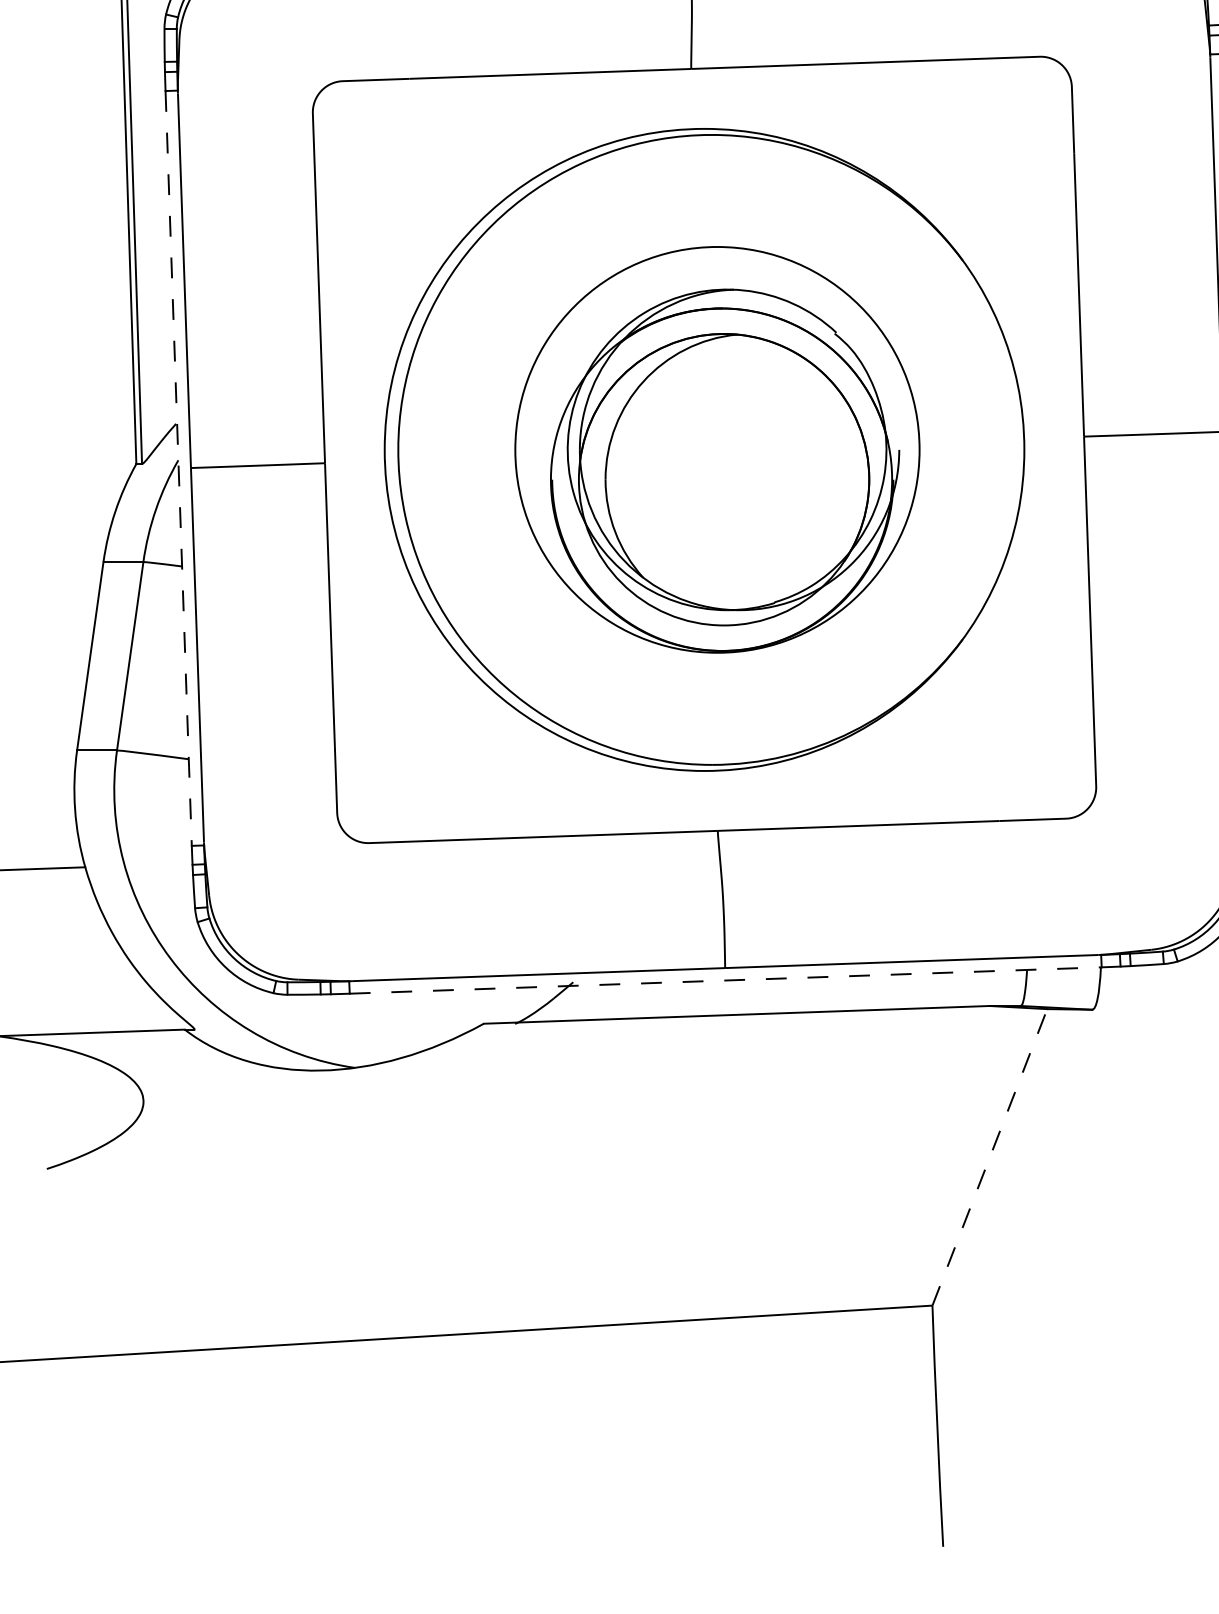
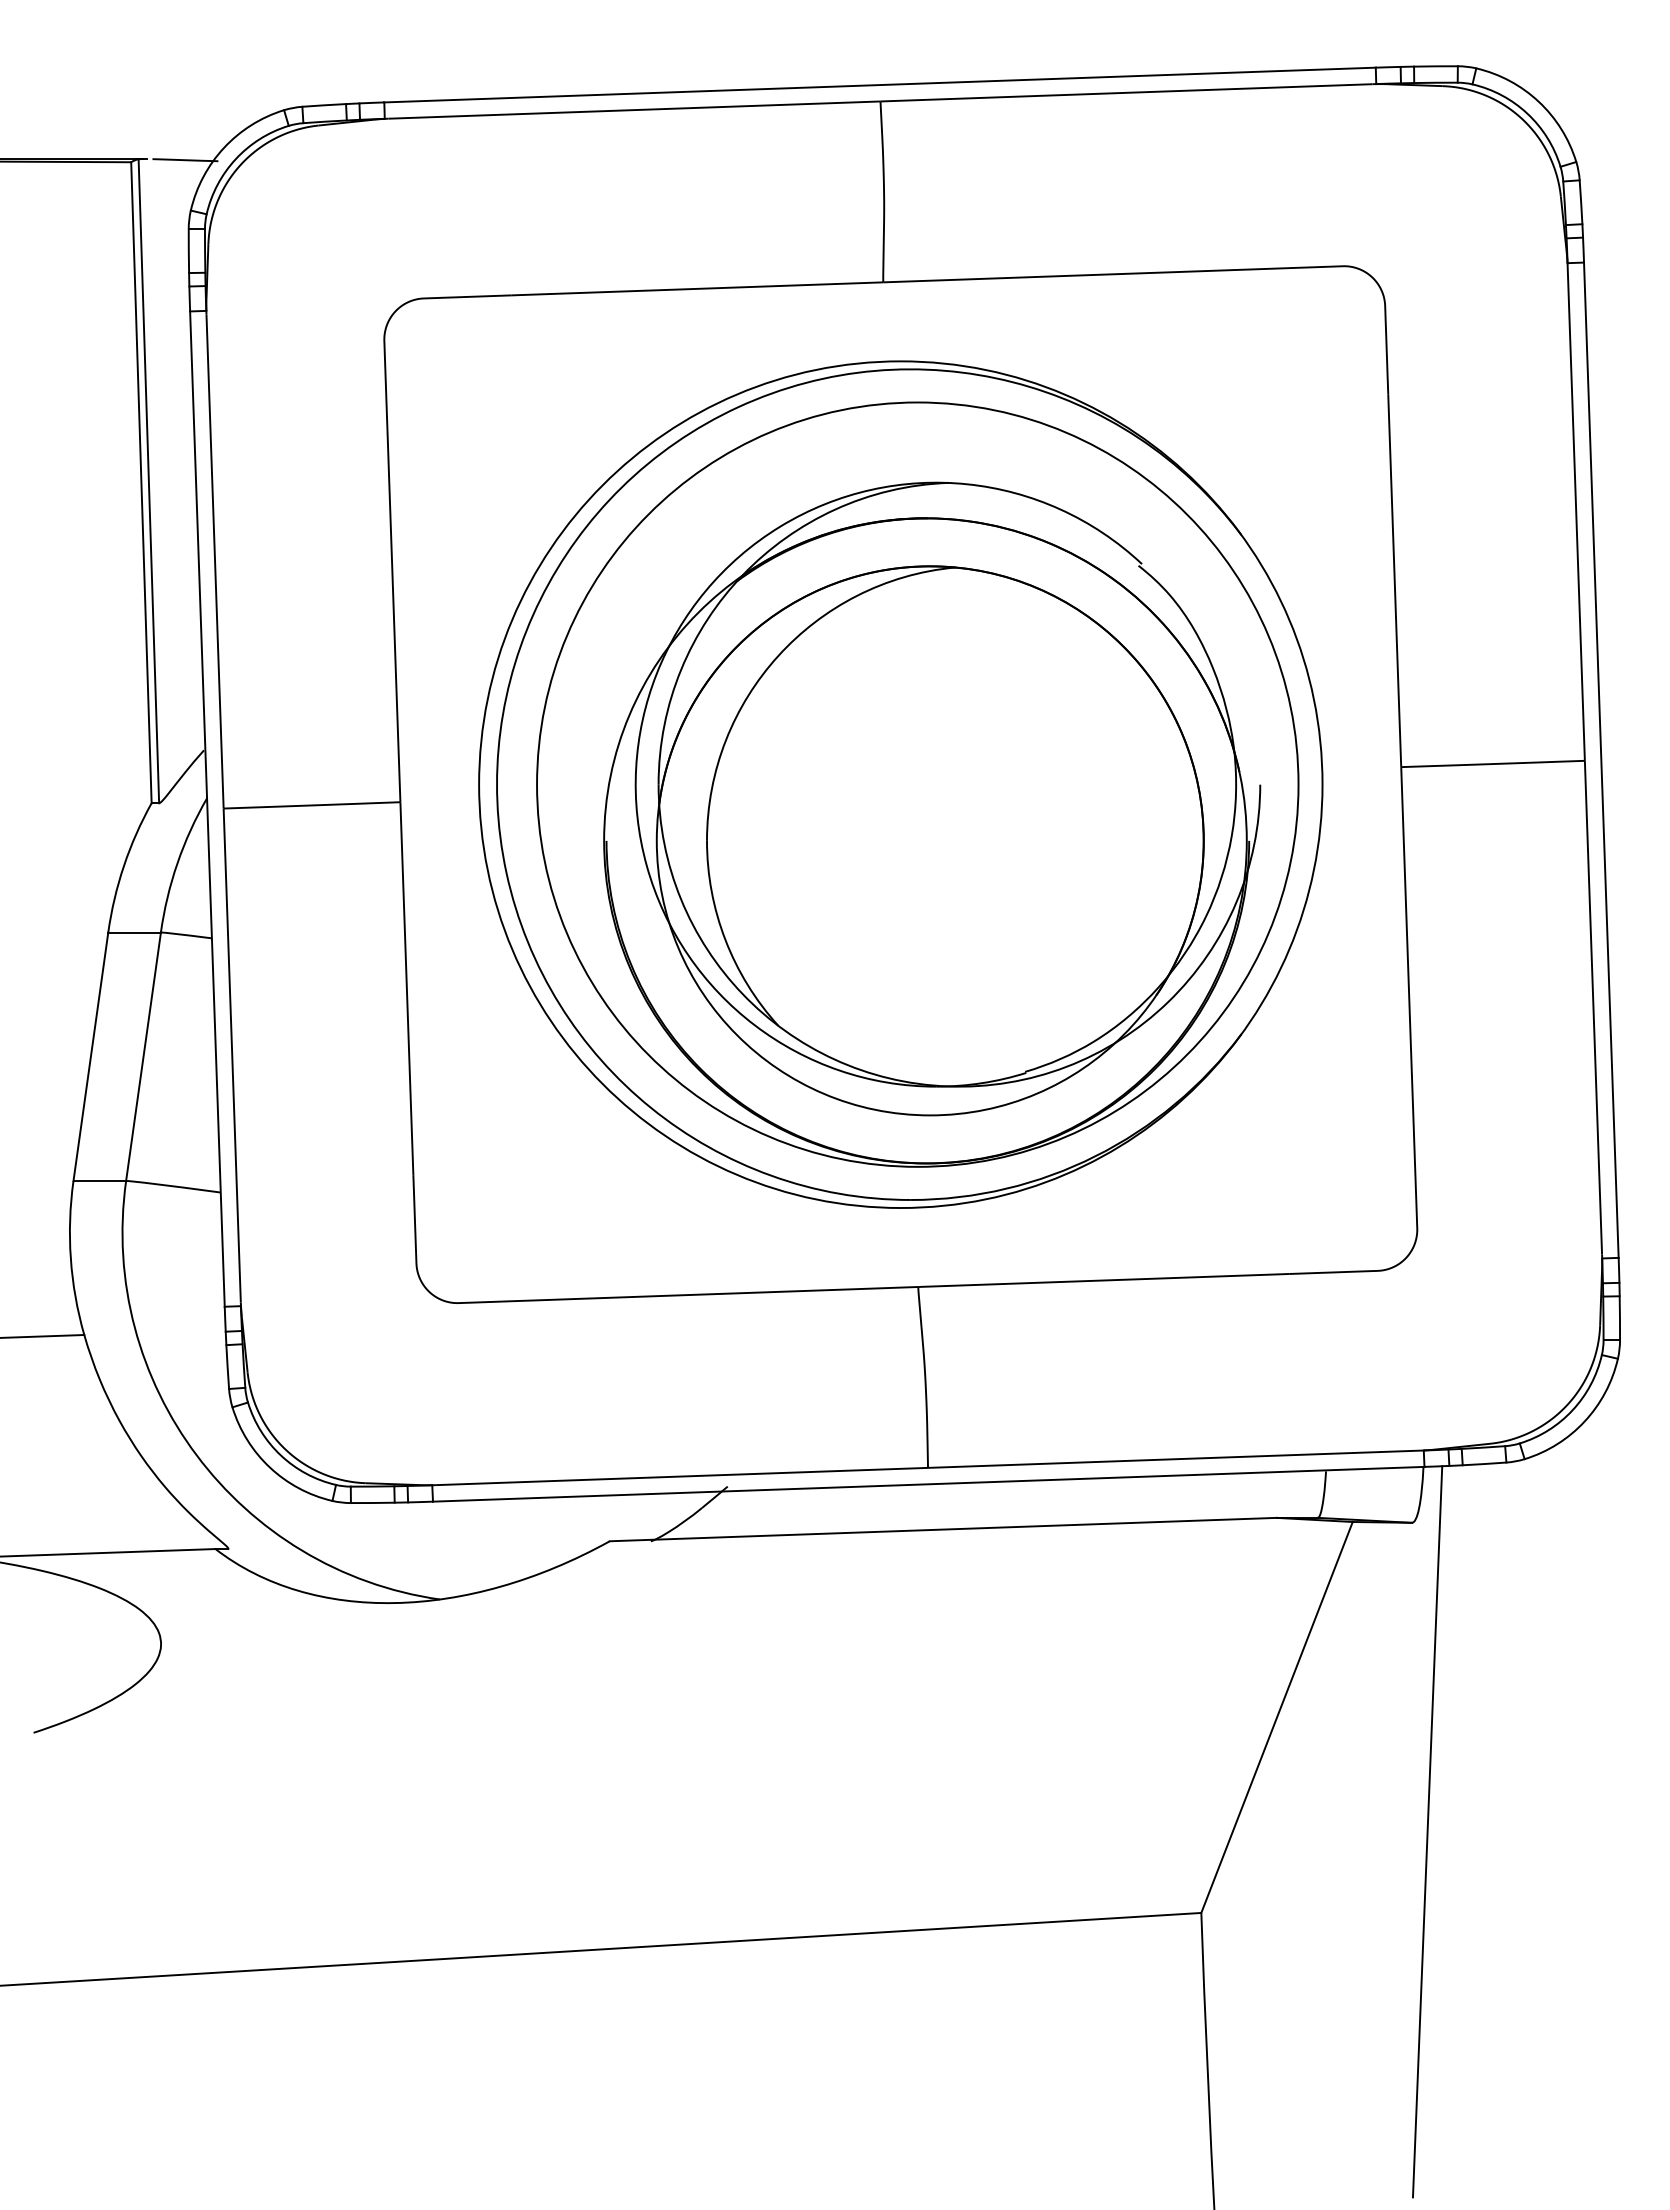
part: (717, 449) -> (917, 784), size x1.43
line: (178, 468) -> (207, 809), dashed -> solid
line: (726, 980) -> (929, 1484), dashed -> solid
line: (990, 1157) -> (1277, 1717), dashed -> solid
line: (1103, 1243) -> (1427, 1831), added

